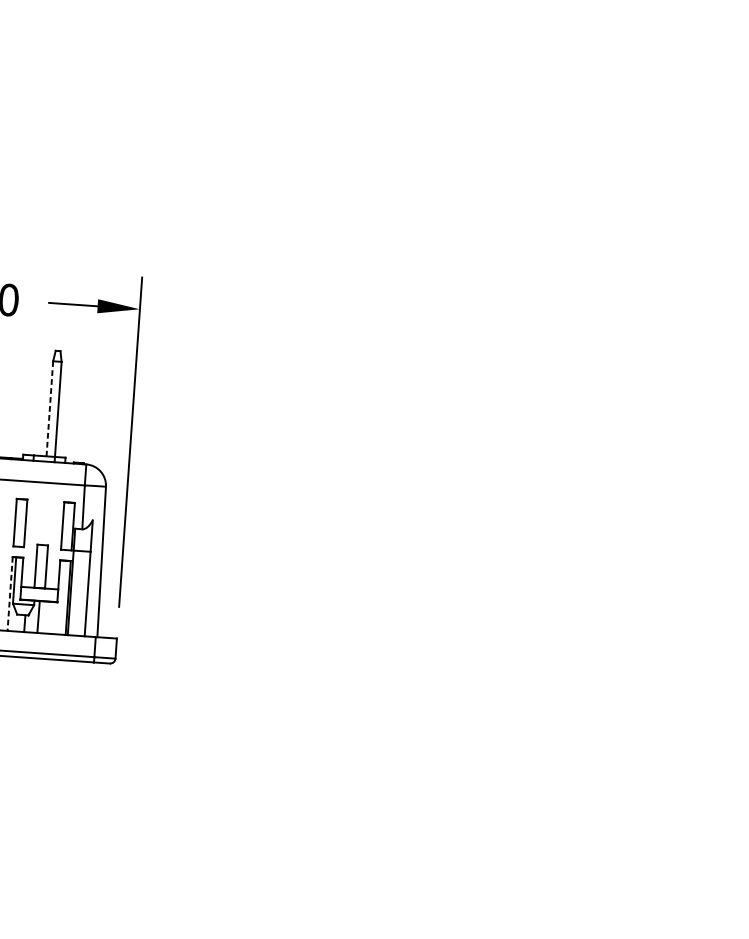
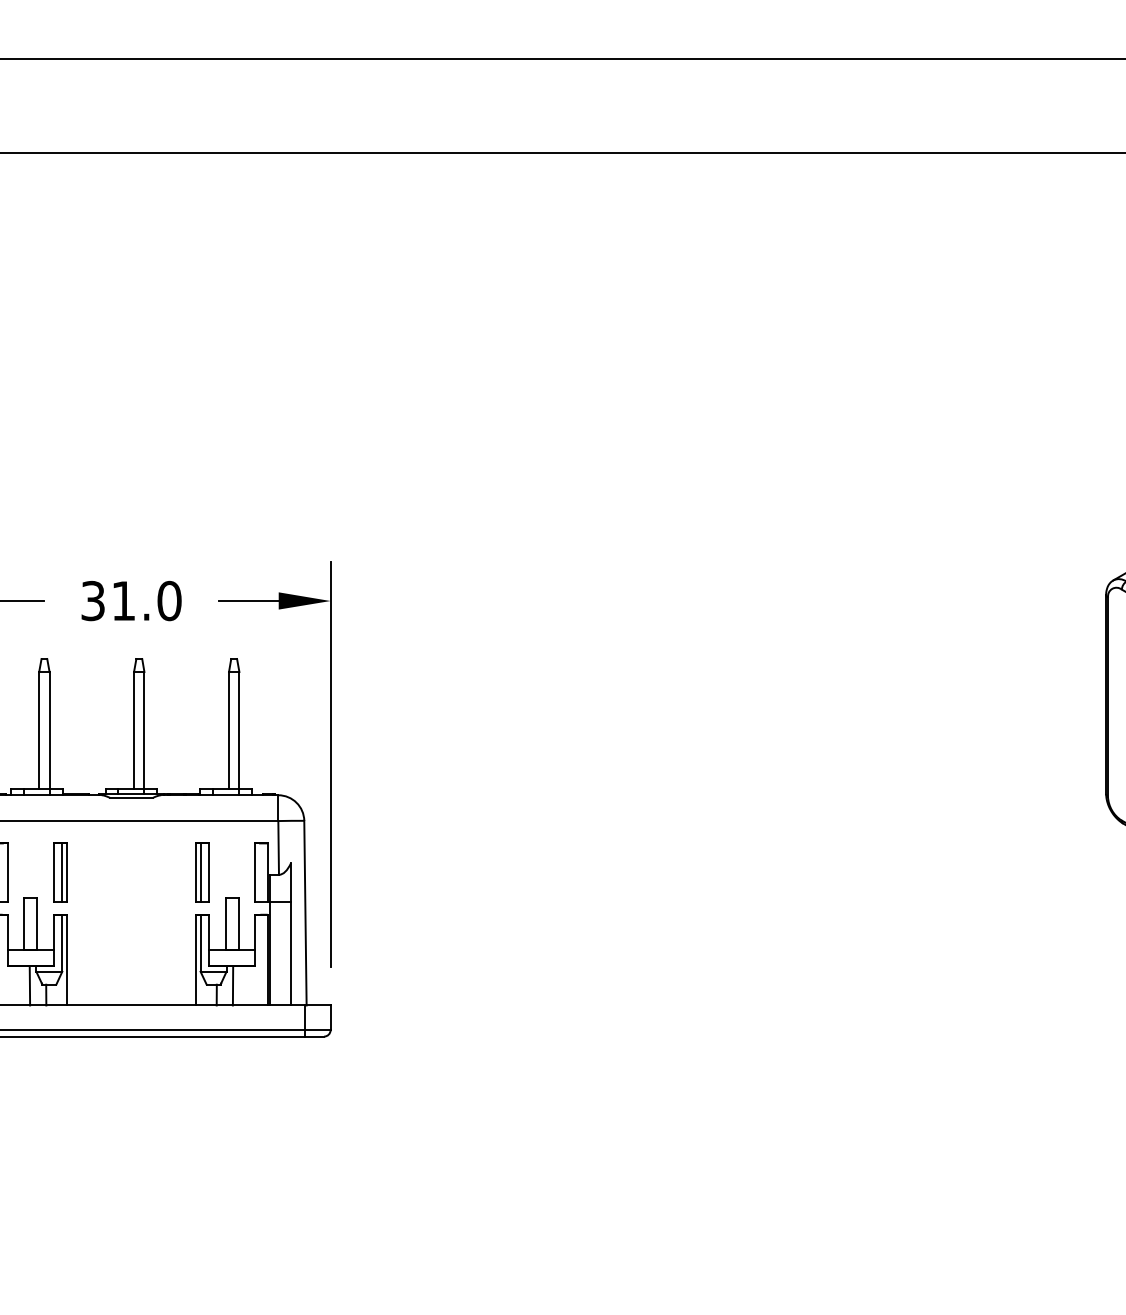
line: (50, 408) -> (229, 730), dashed -> solid
line: (18, 522) -> (200, 872), added
line: (10, 594) -> (196, 960), dashed -> solid

